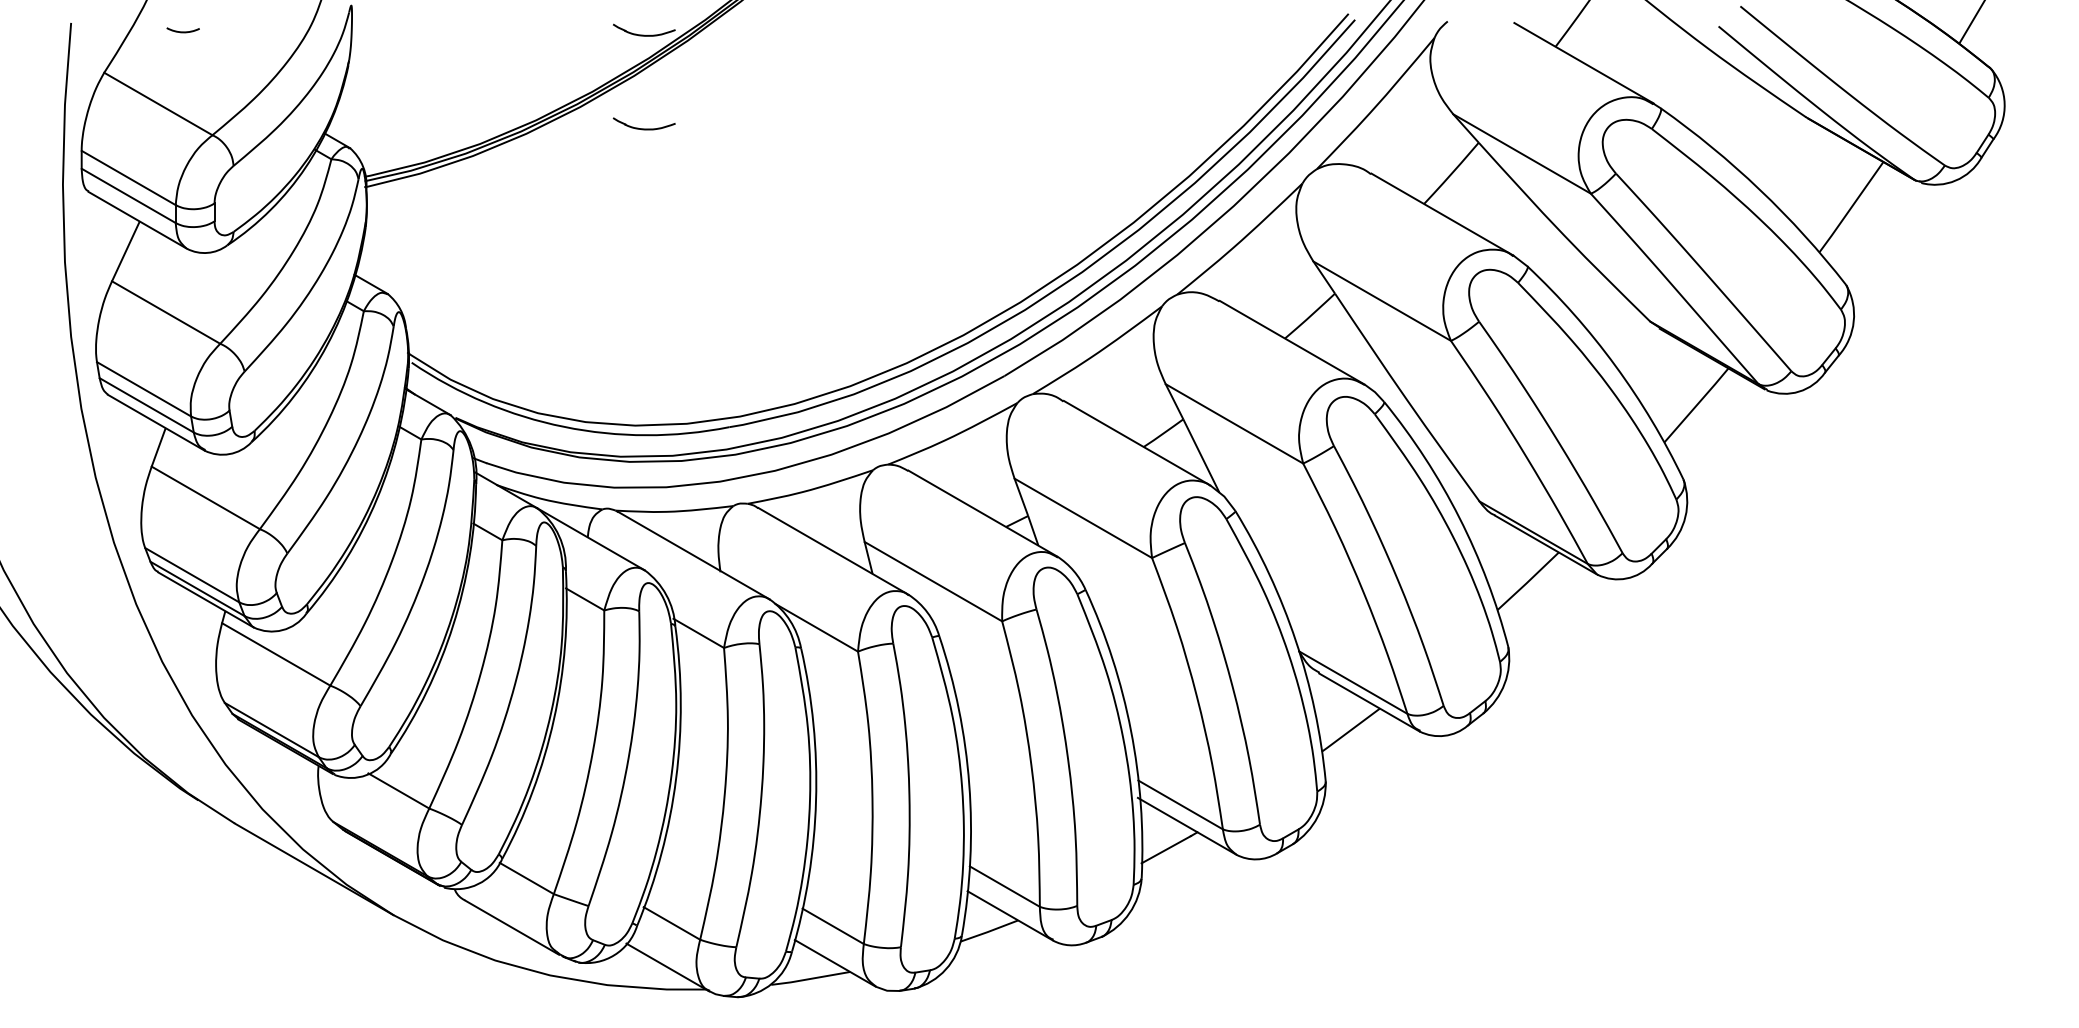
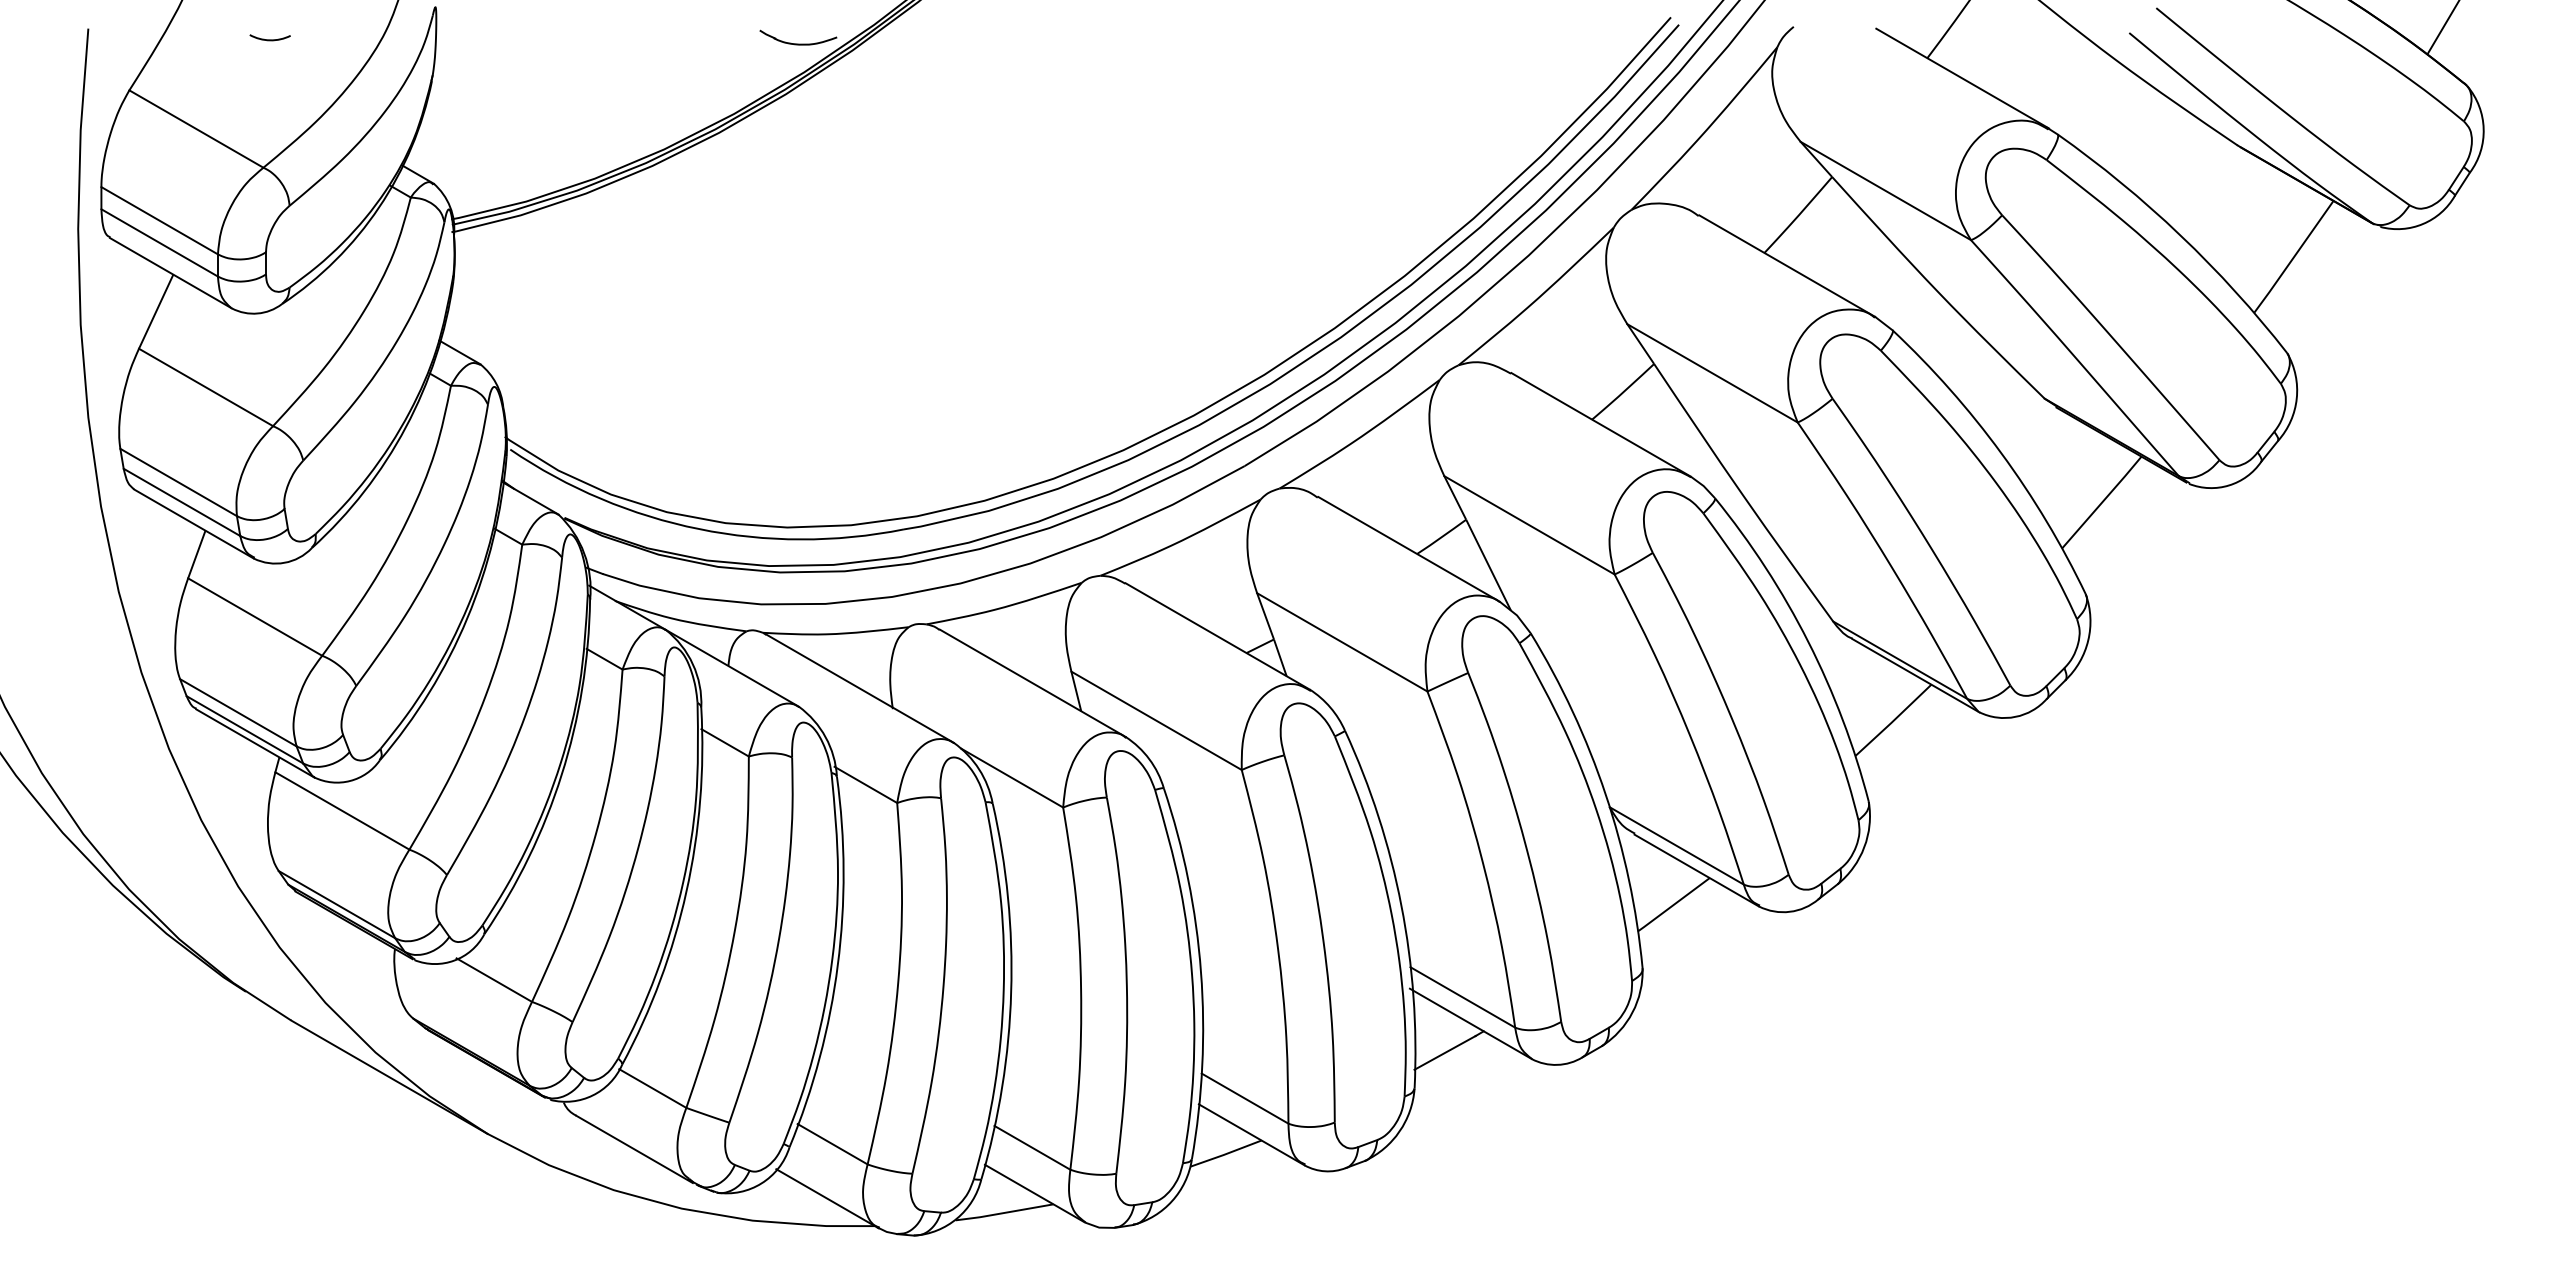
arc: (182, 31) -> (269, 39), moved
part: (644, 123) -> (798, 153), removed

